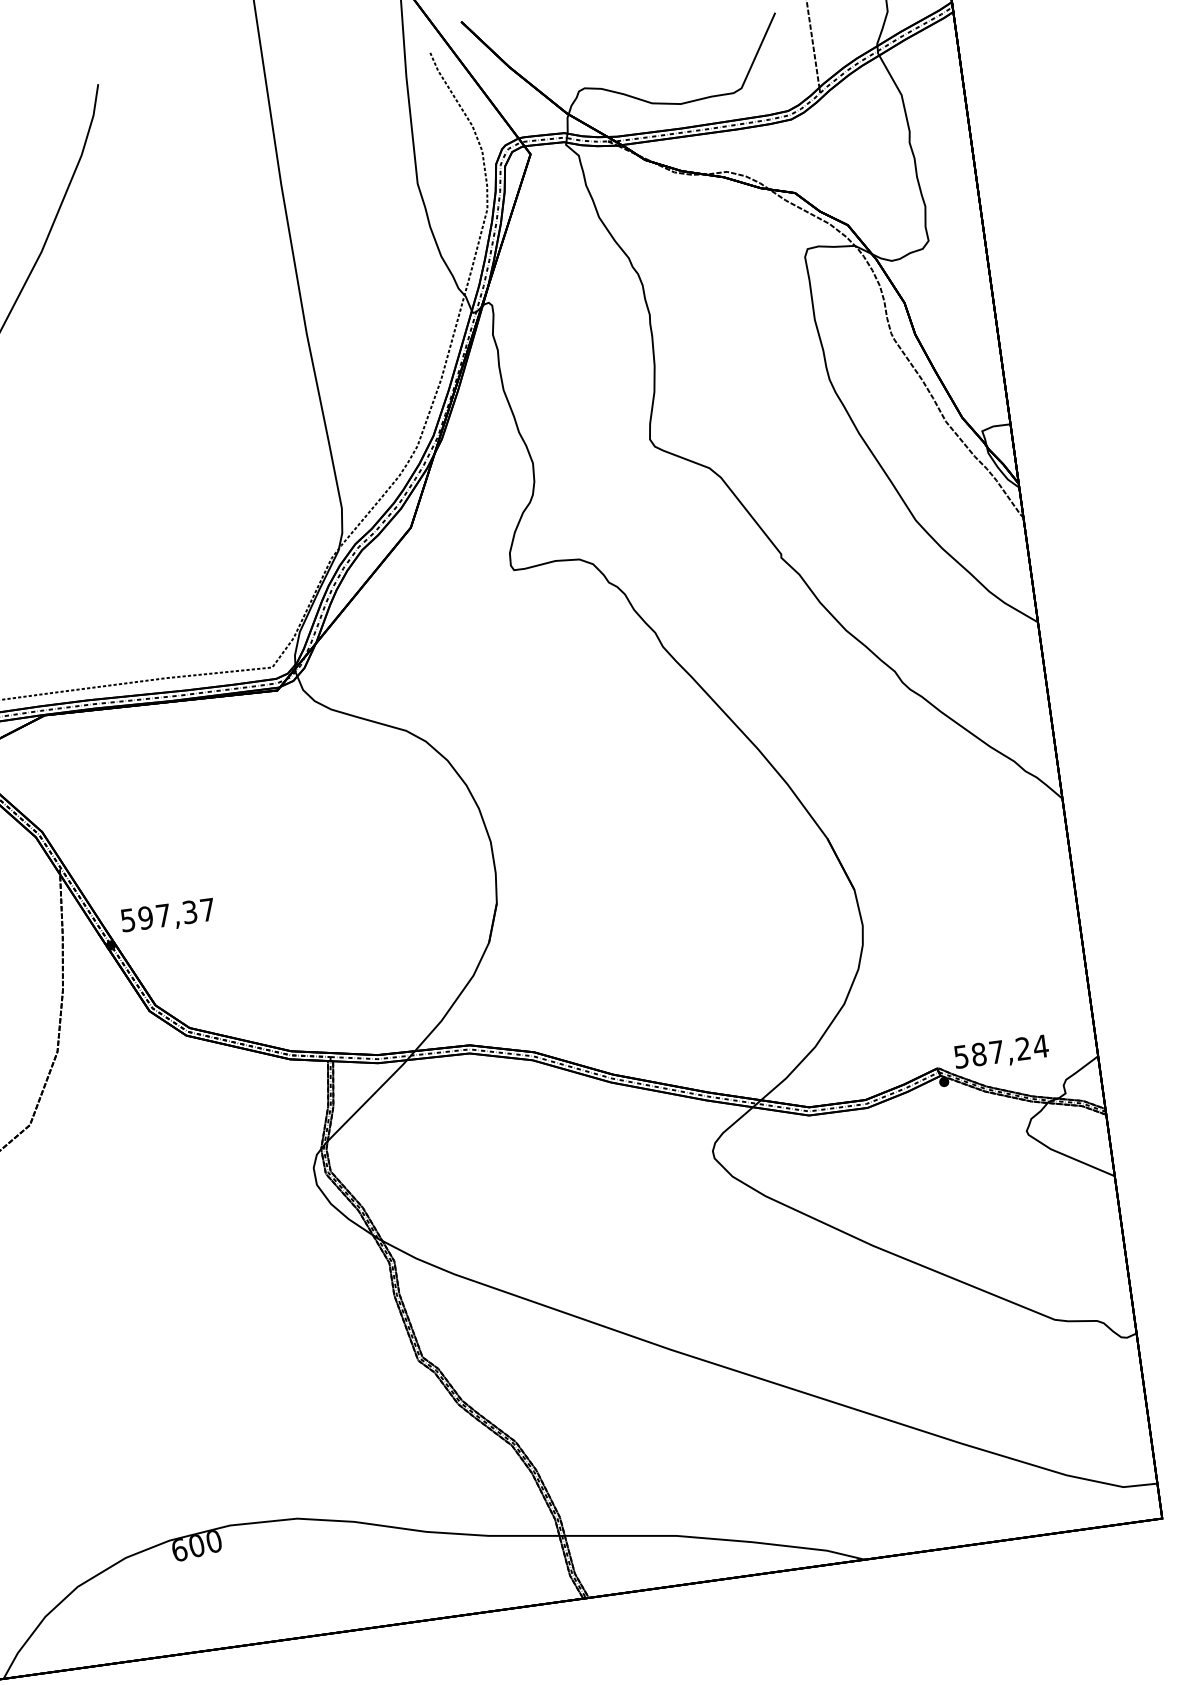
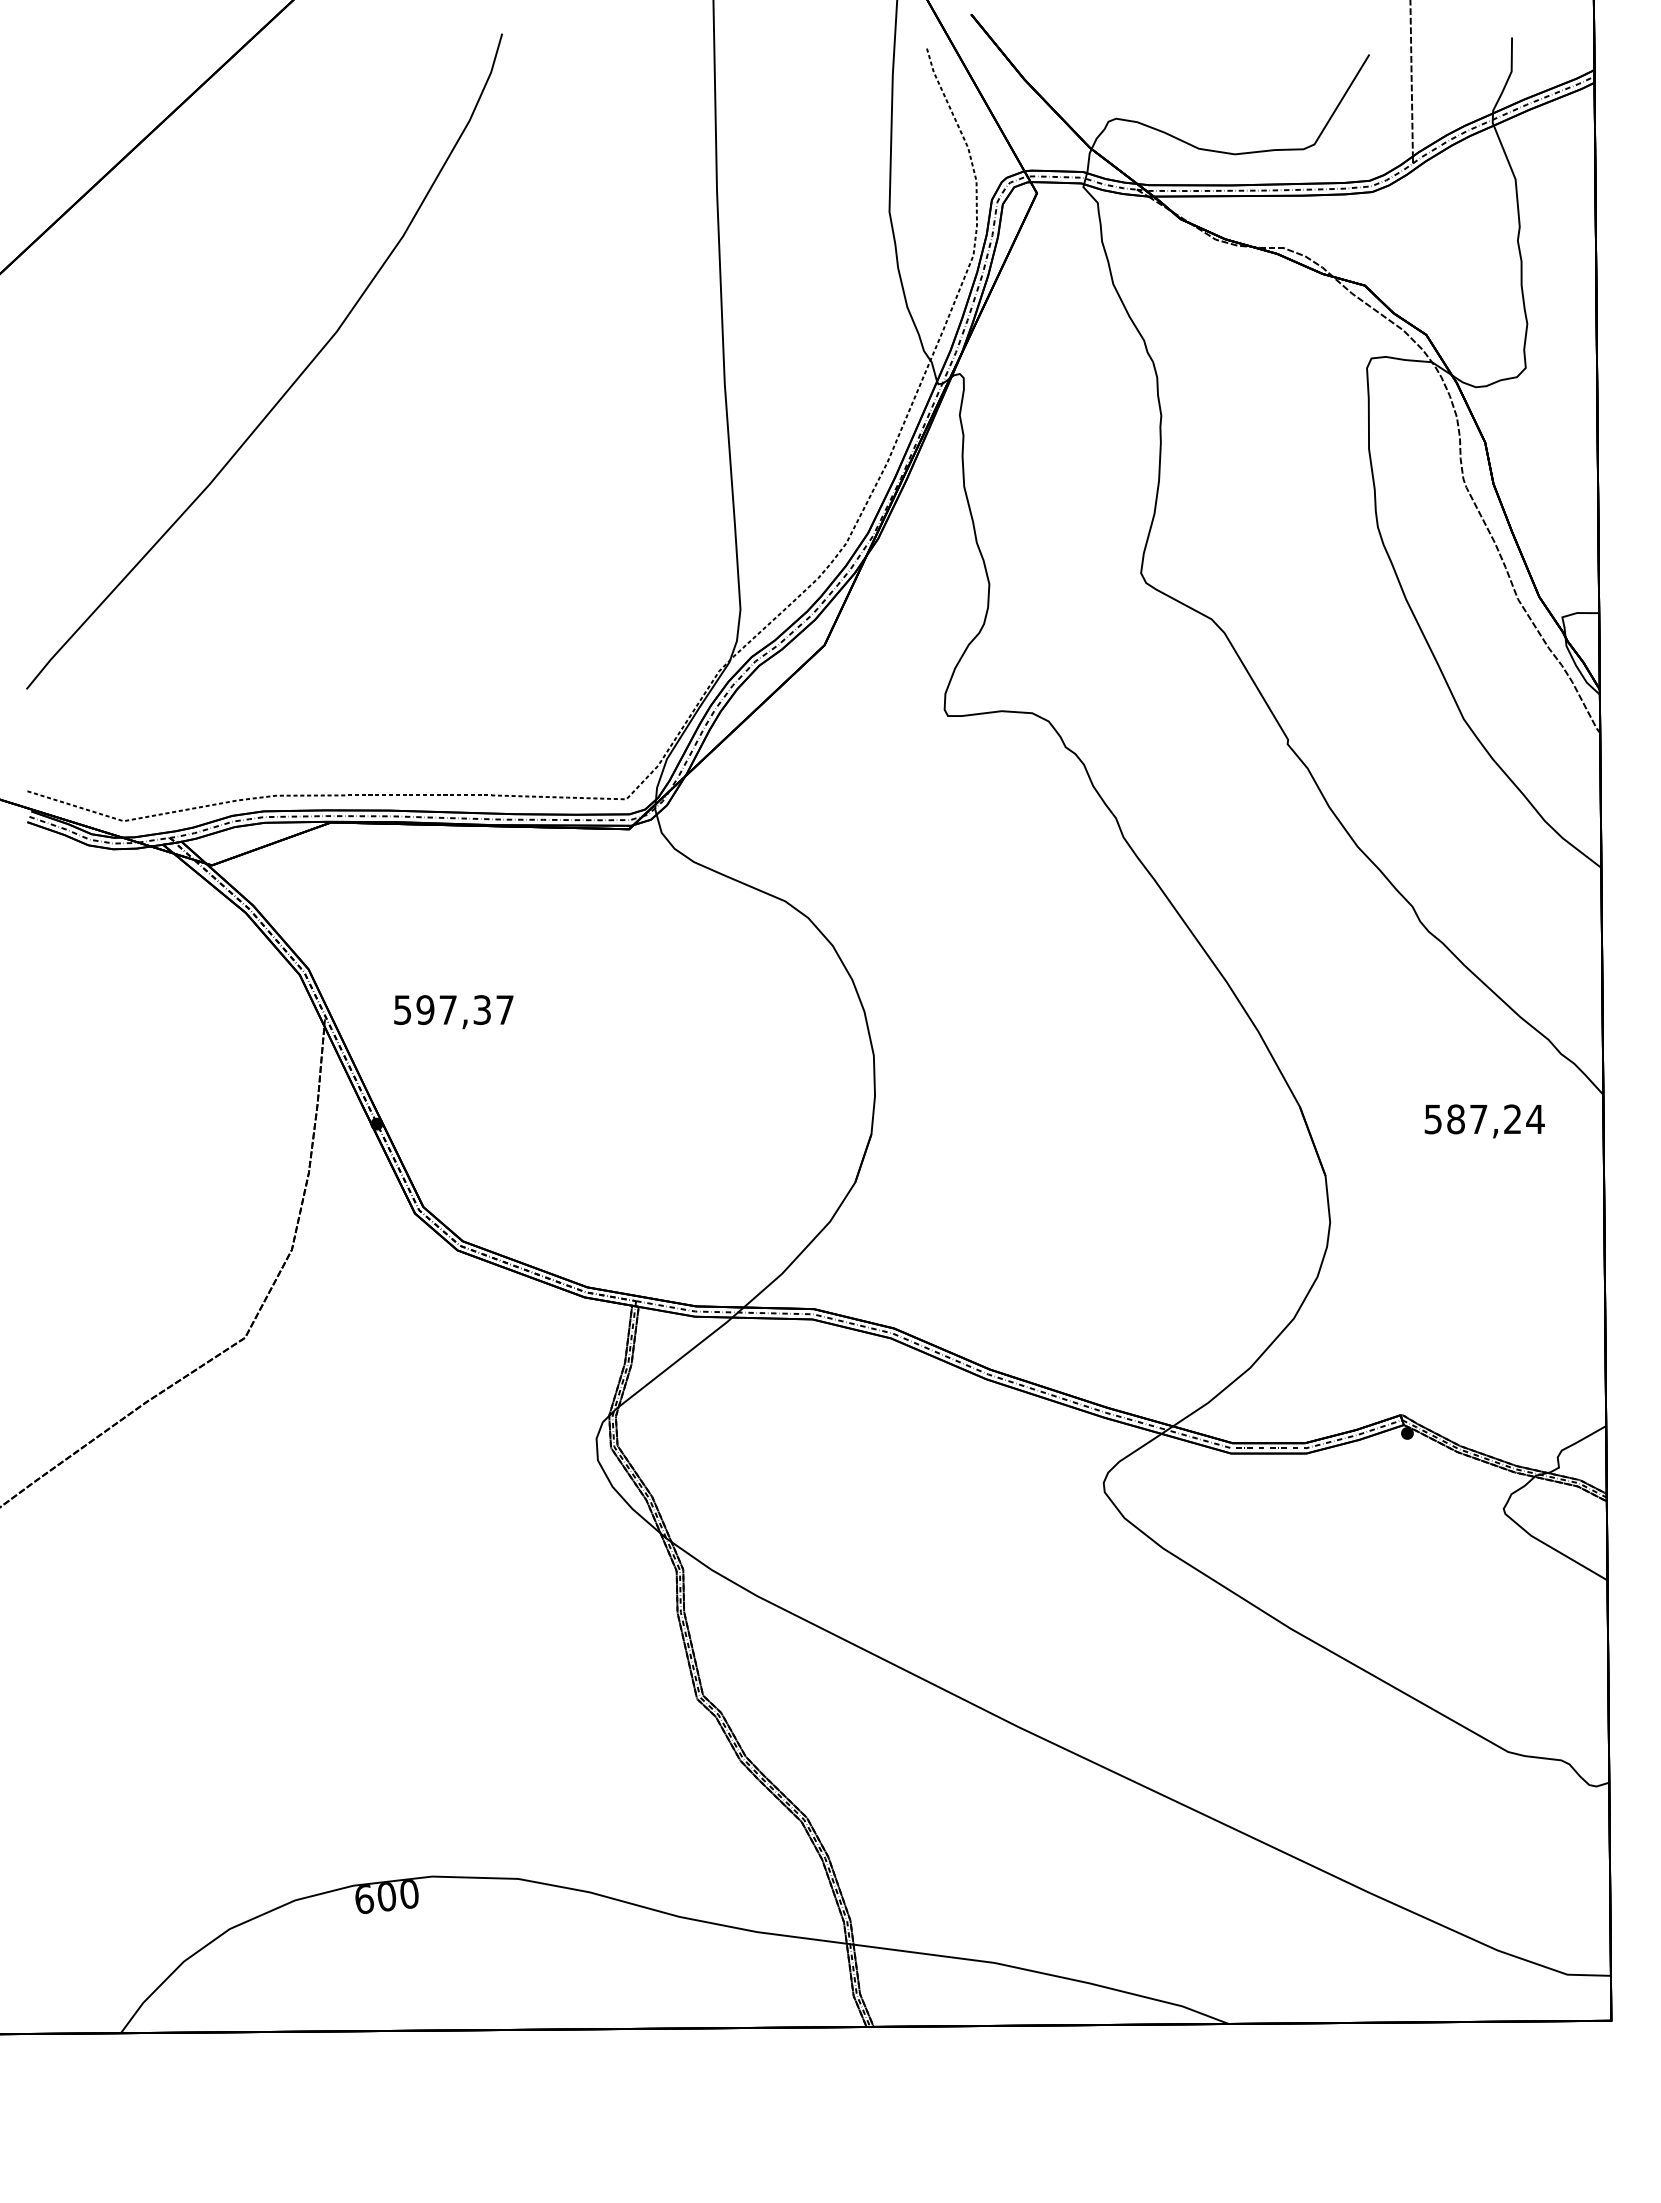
text: (167, 917) -> (453, 1012), moved
text: (1001, 1053) -> (1484, 1121), moved

